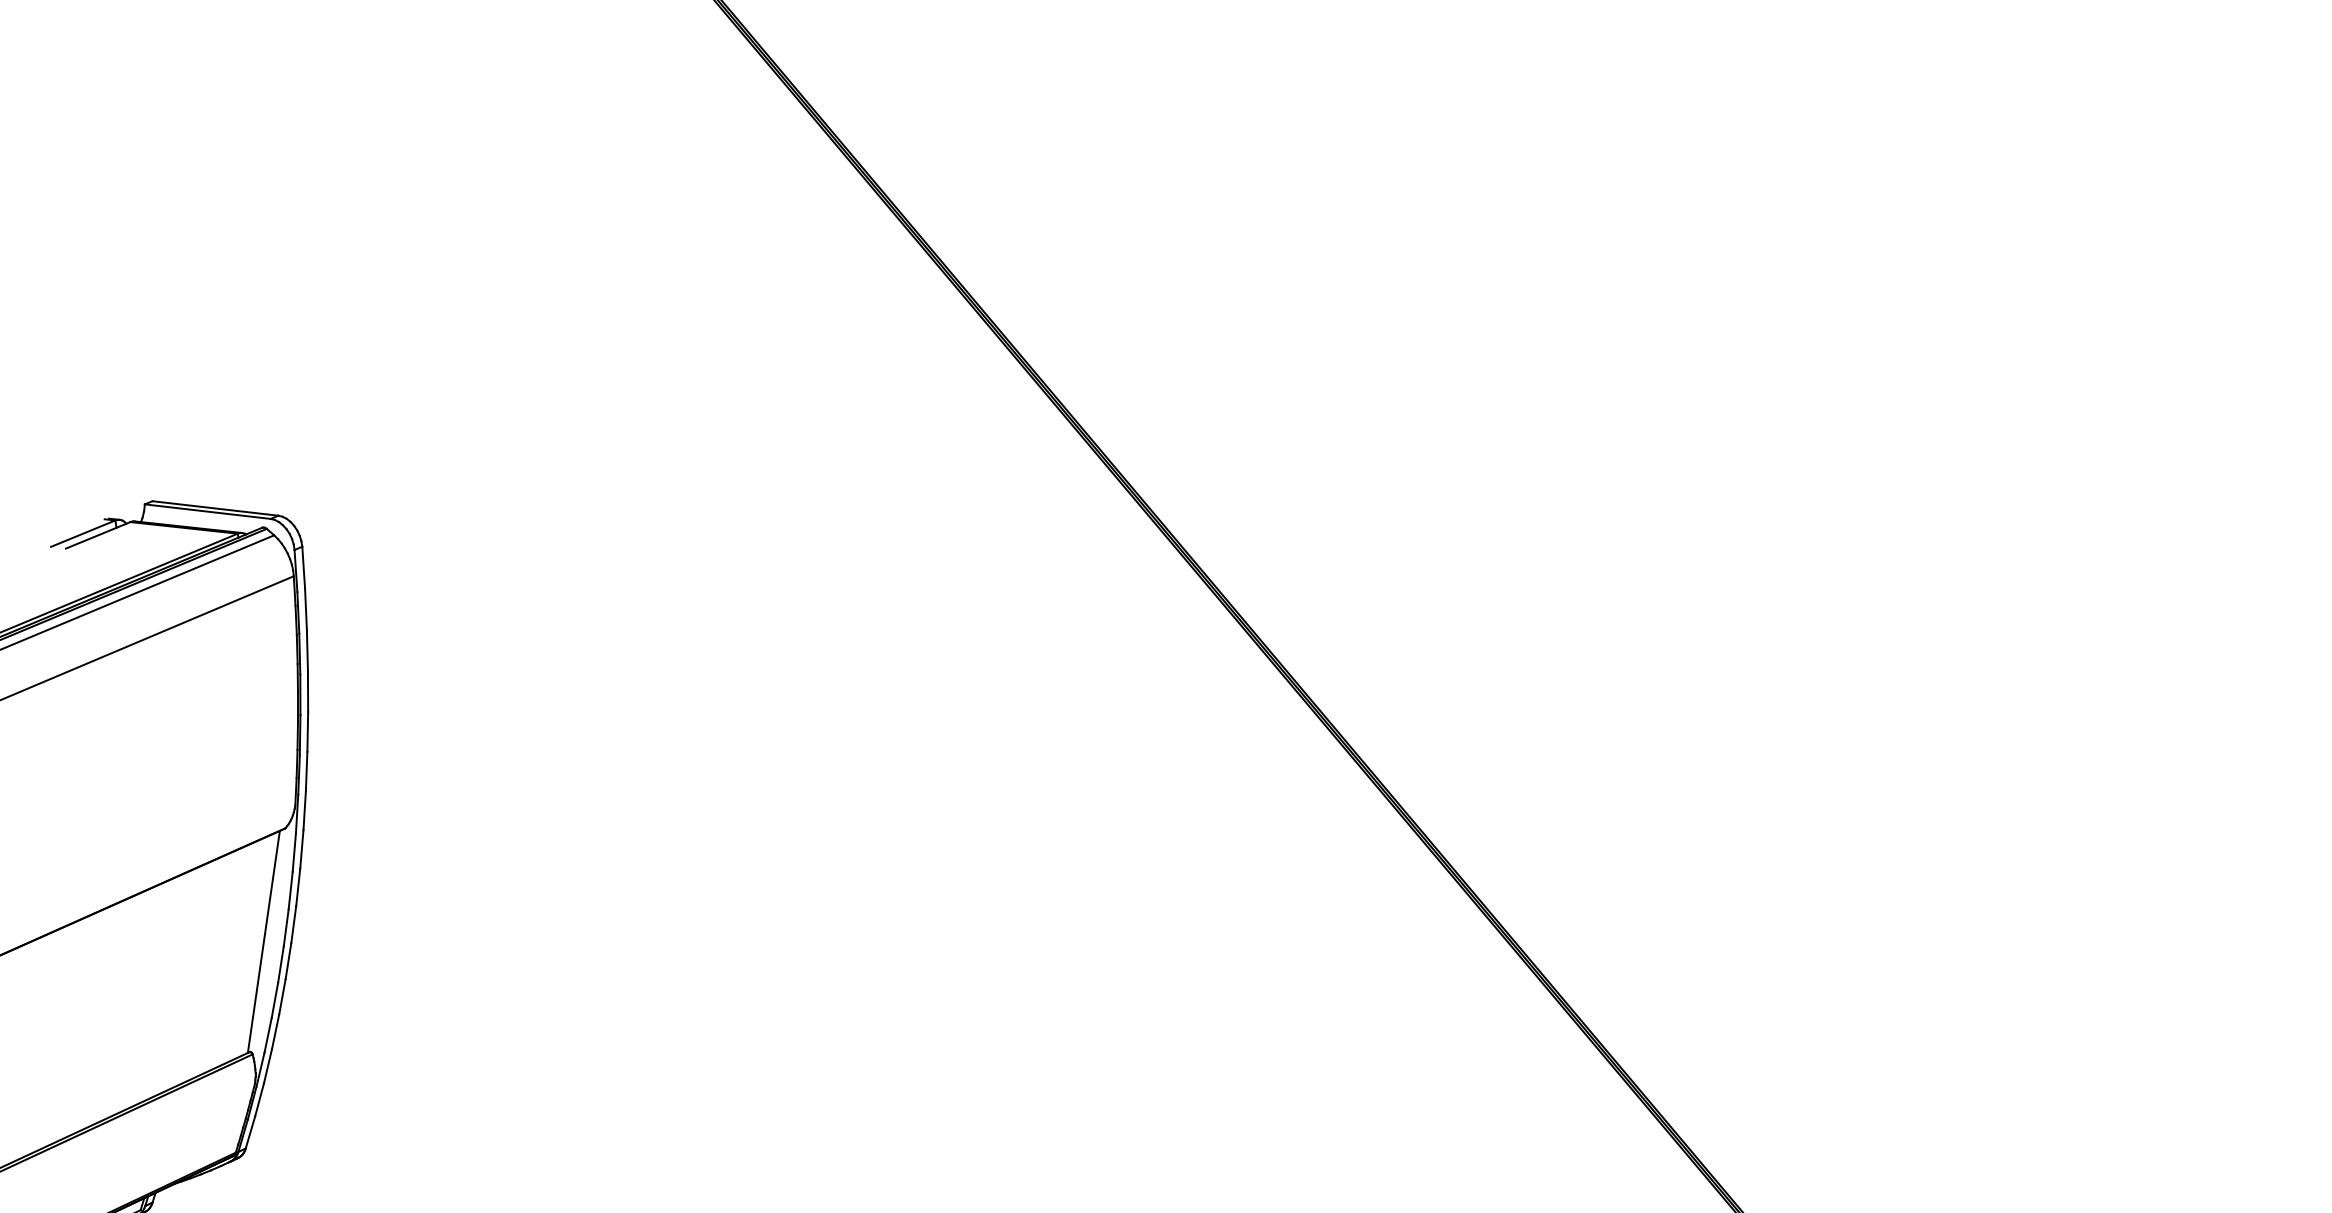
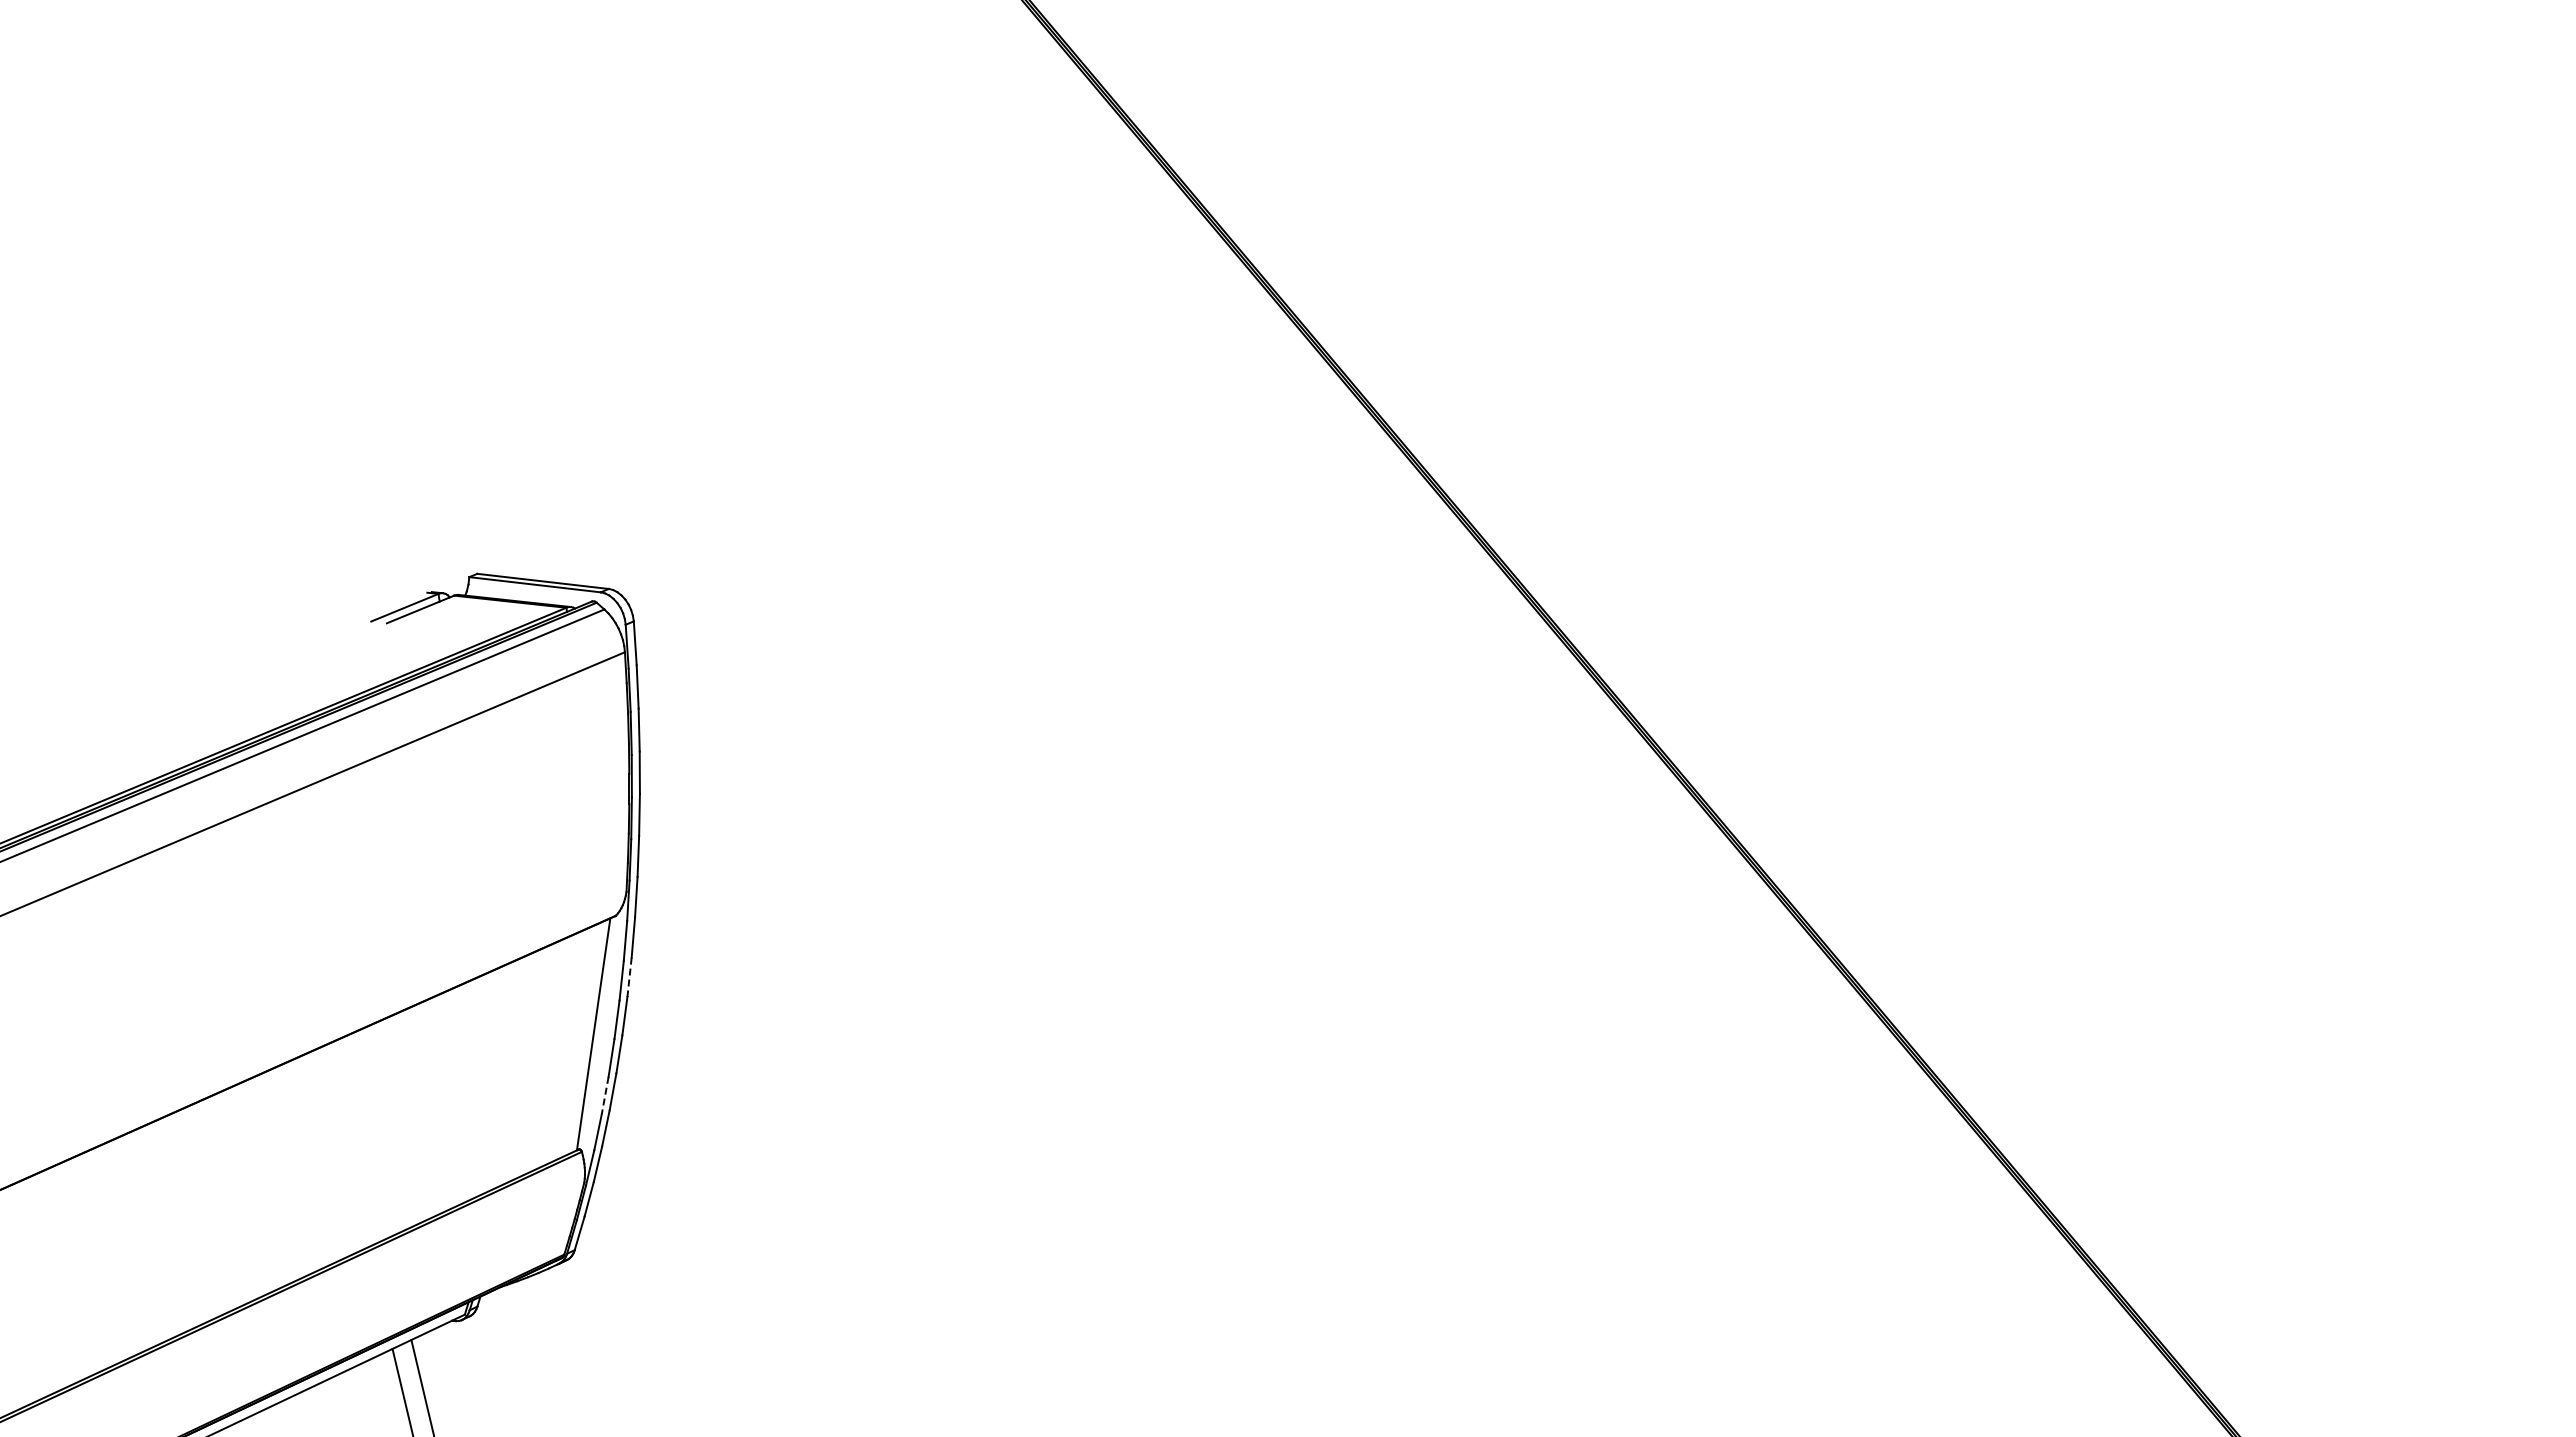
line: (298, 887) -> (629, 977), solid -> dashed
line: (275, 1000) -> (605, 1095), solid -> dashed

